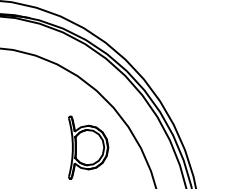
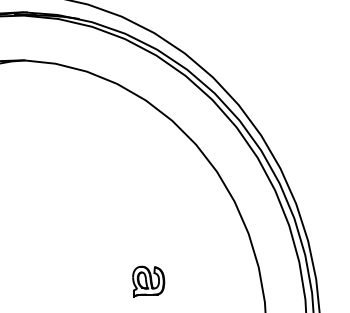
part: (88, 147) -> (160, 200), removed

